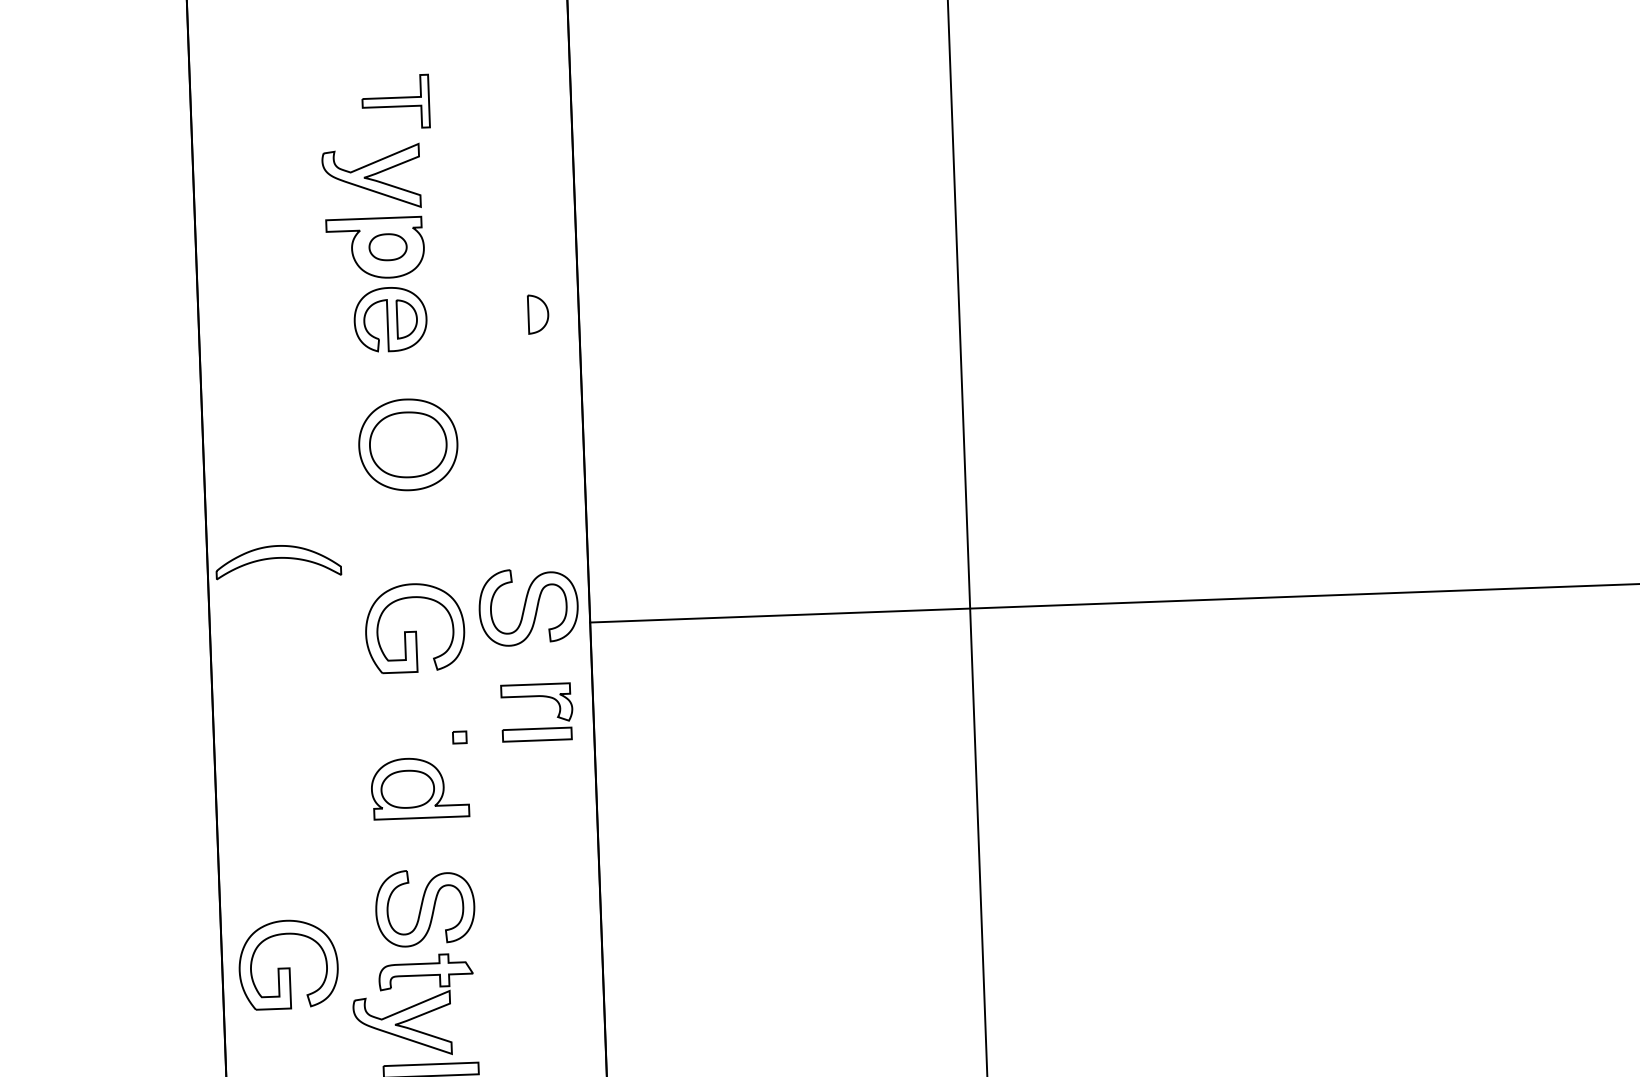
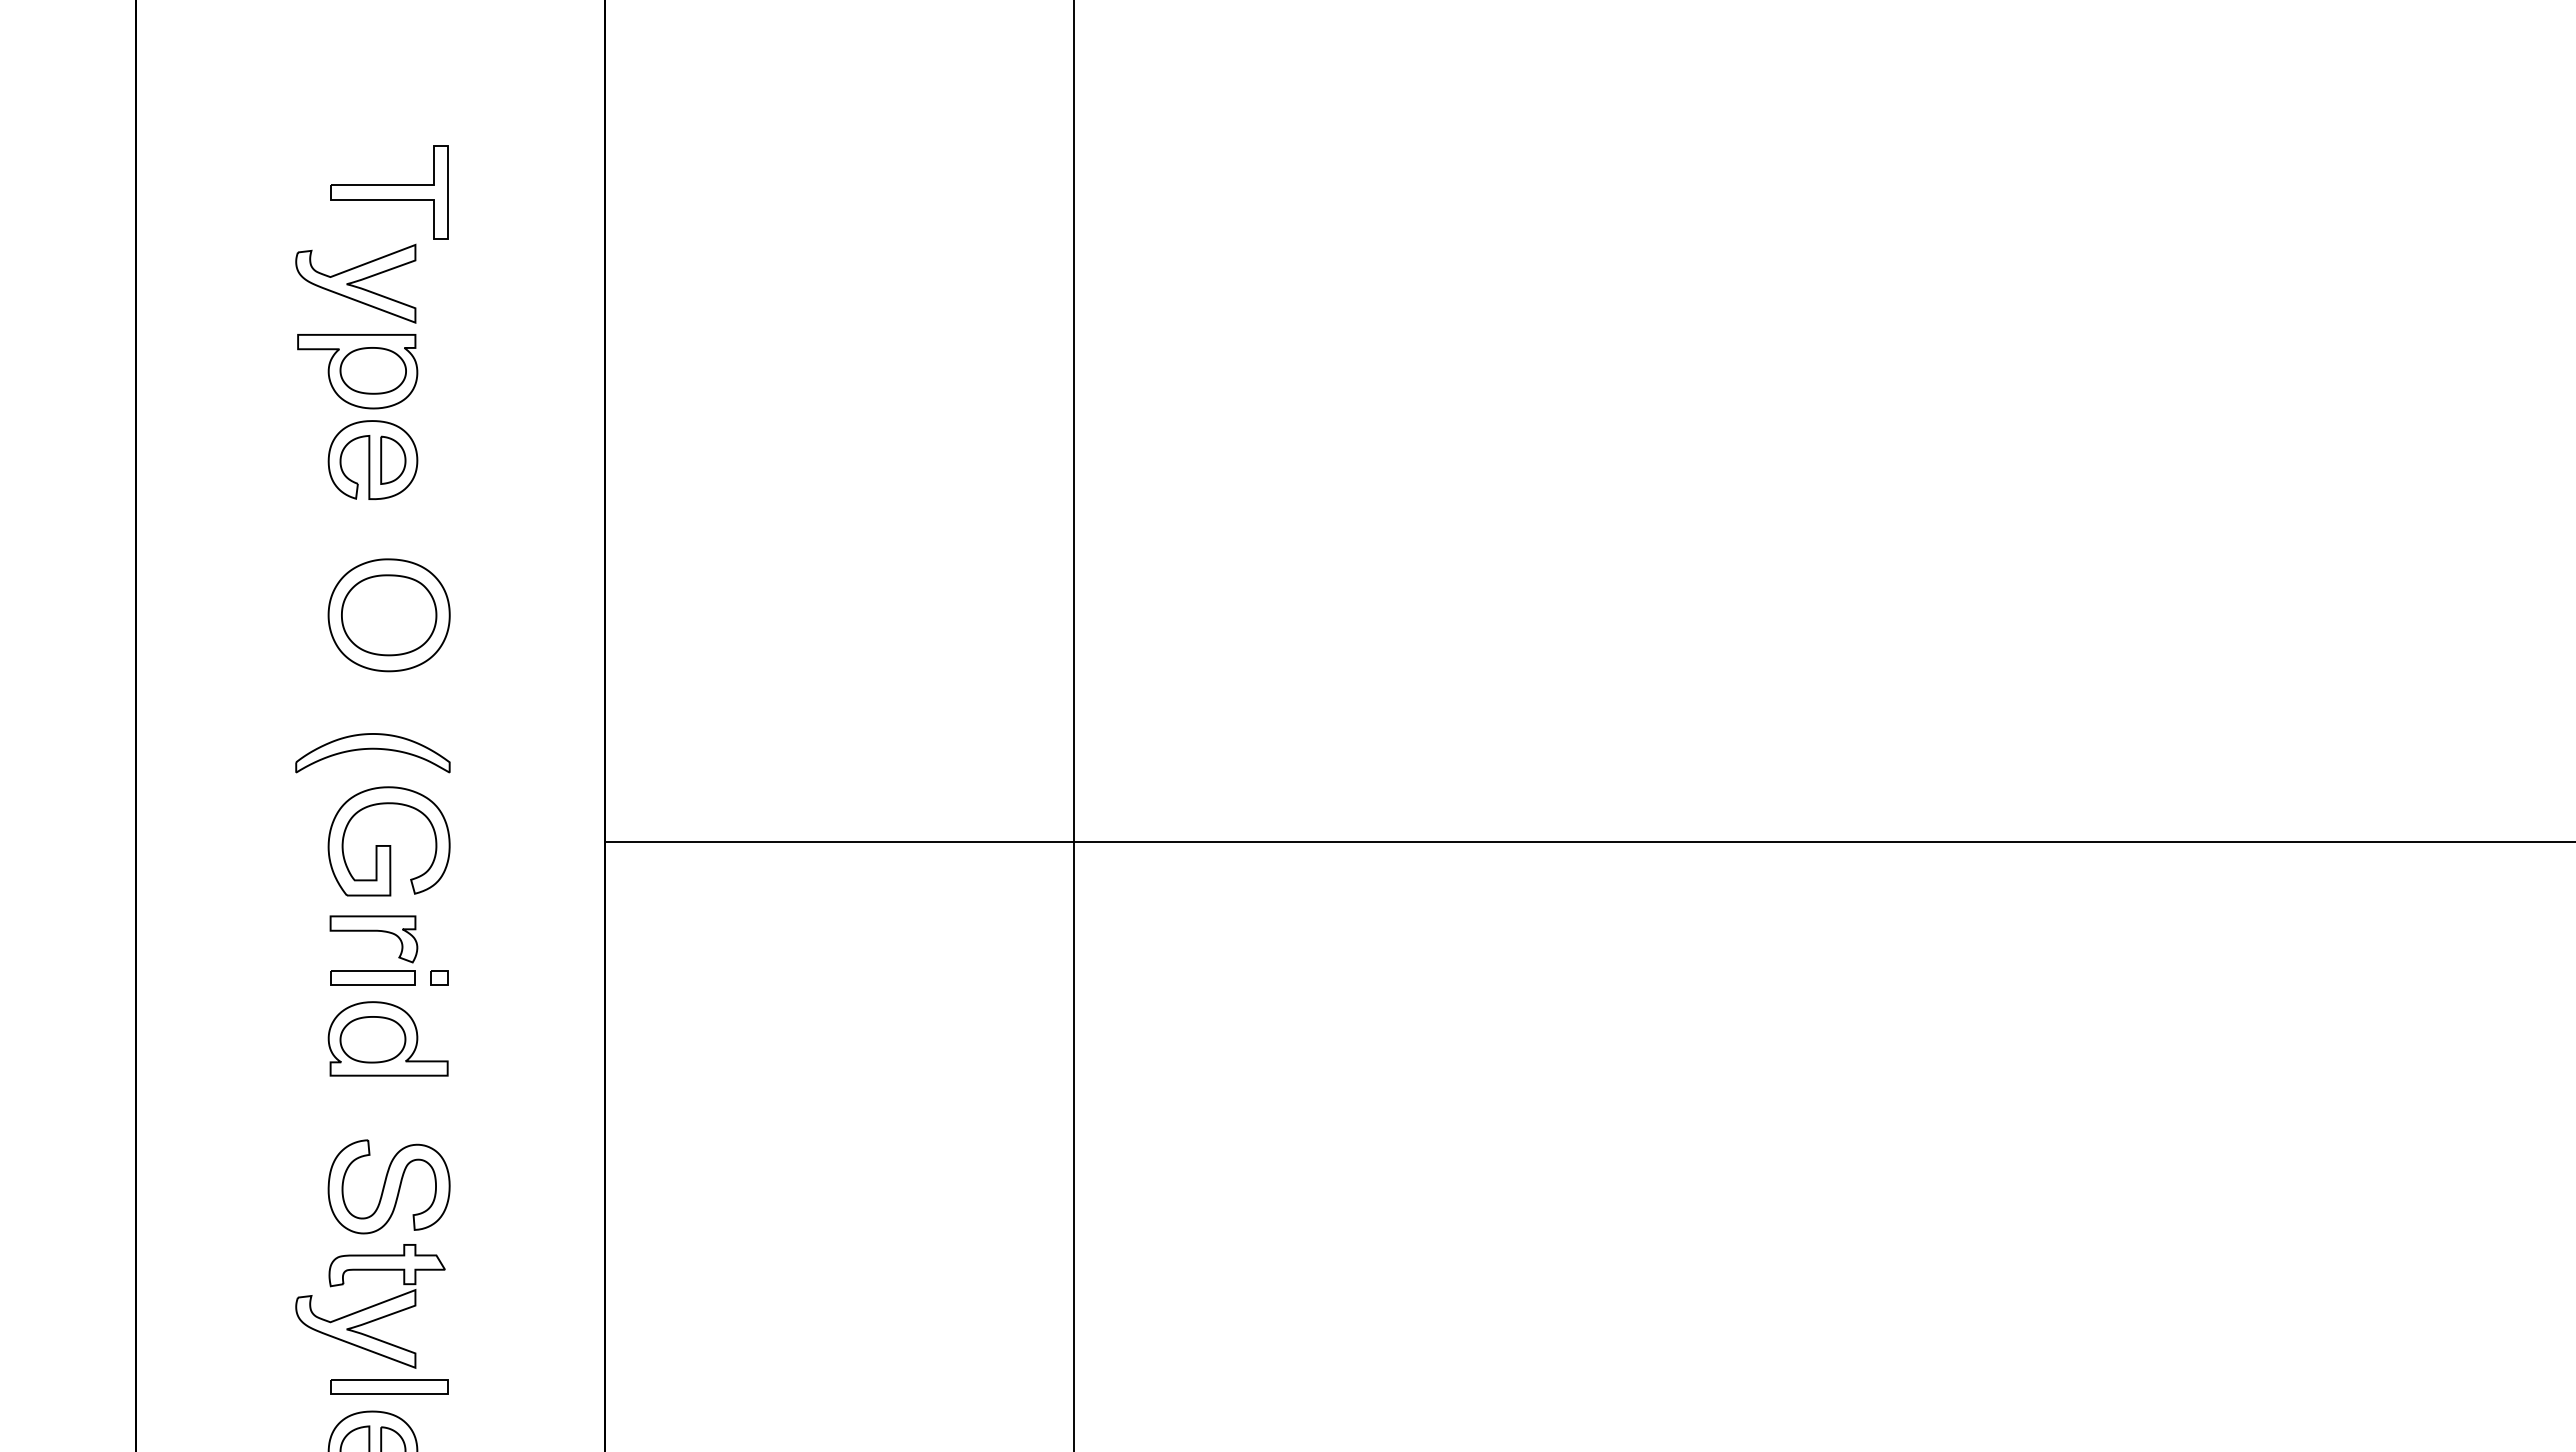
part: (396, 102) -> (389, 192), size x1.43
part: (387, 246) -> (372, 370), size x1.43
part: (538, 313) -> (555, 459), removed
part: (278, 561) -> (372, 753), moved
part: (528, 606) -> (529, 820), removed
part: (536, 696) -> (373, 931), moved
part: (288, 964) -> (217, 1250), removed

